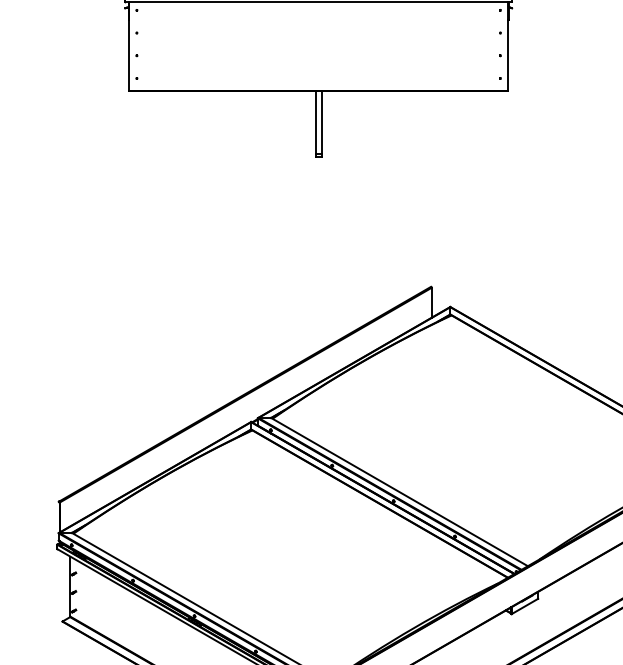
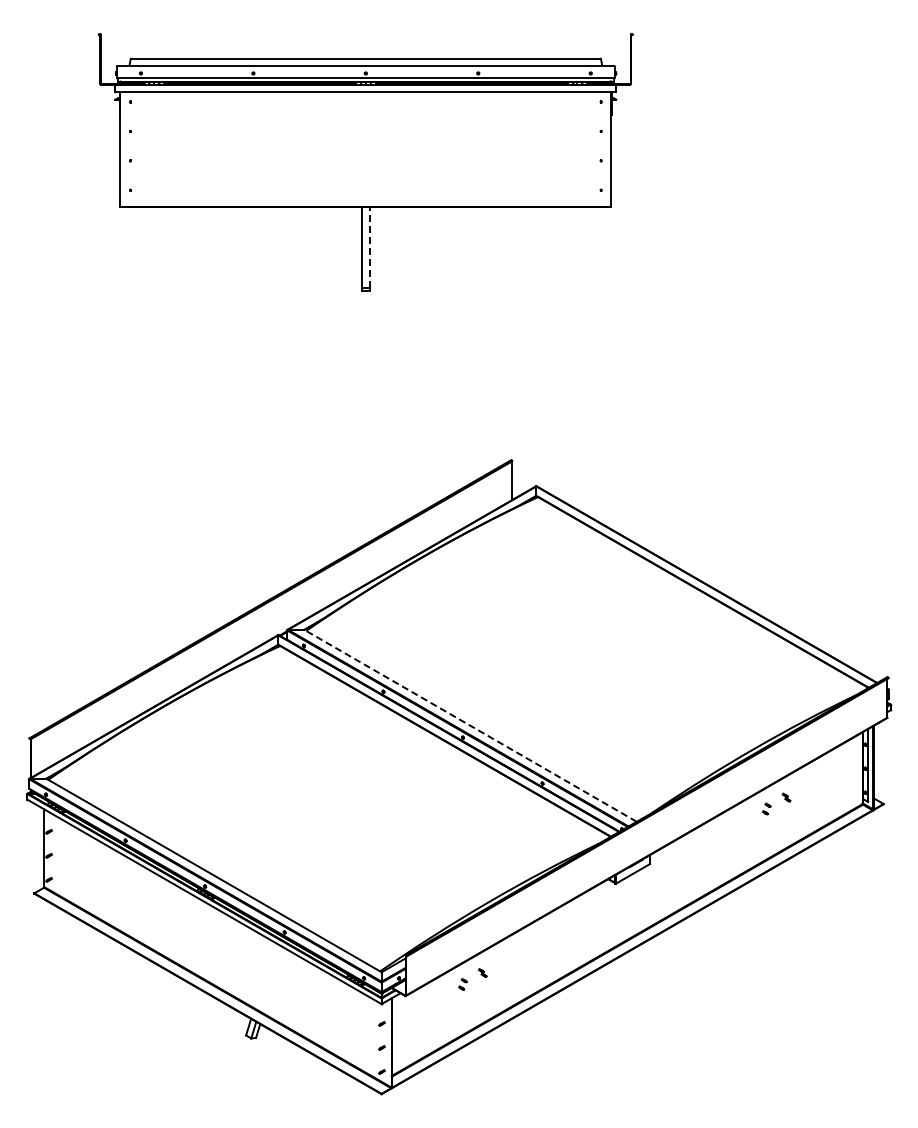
line: (321, 122) -> (369, 247), solid -> dashed
line: (399, 491) -> (470, 725), solid -> dashed

